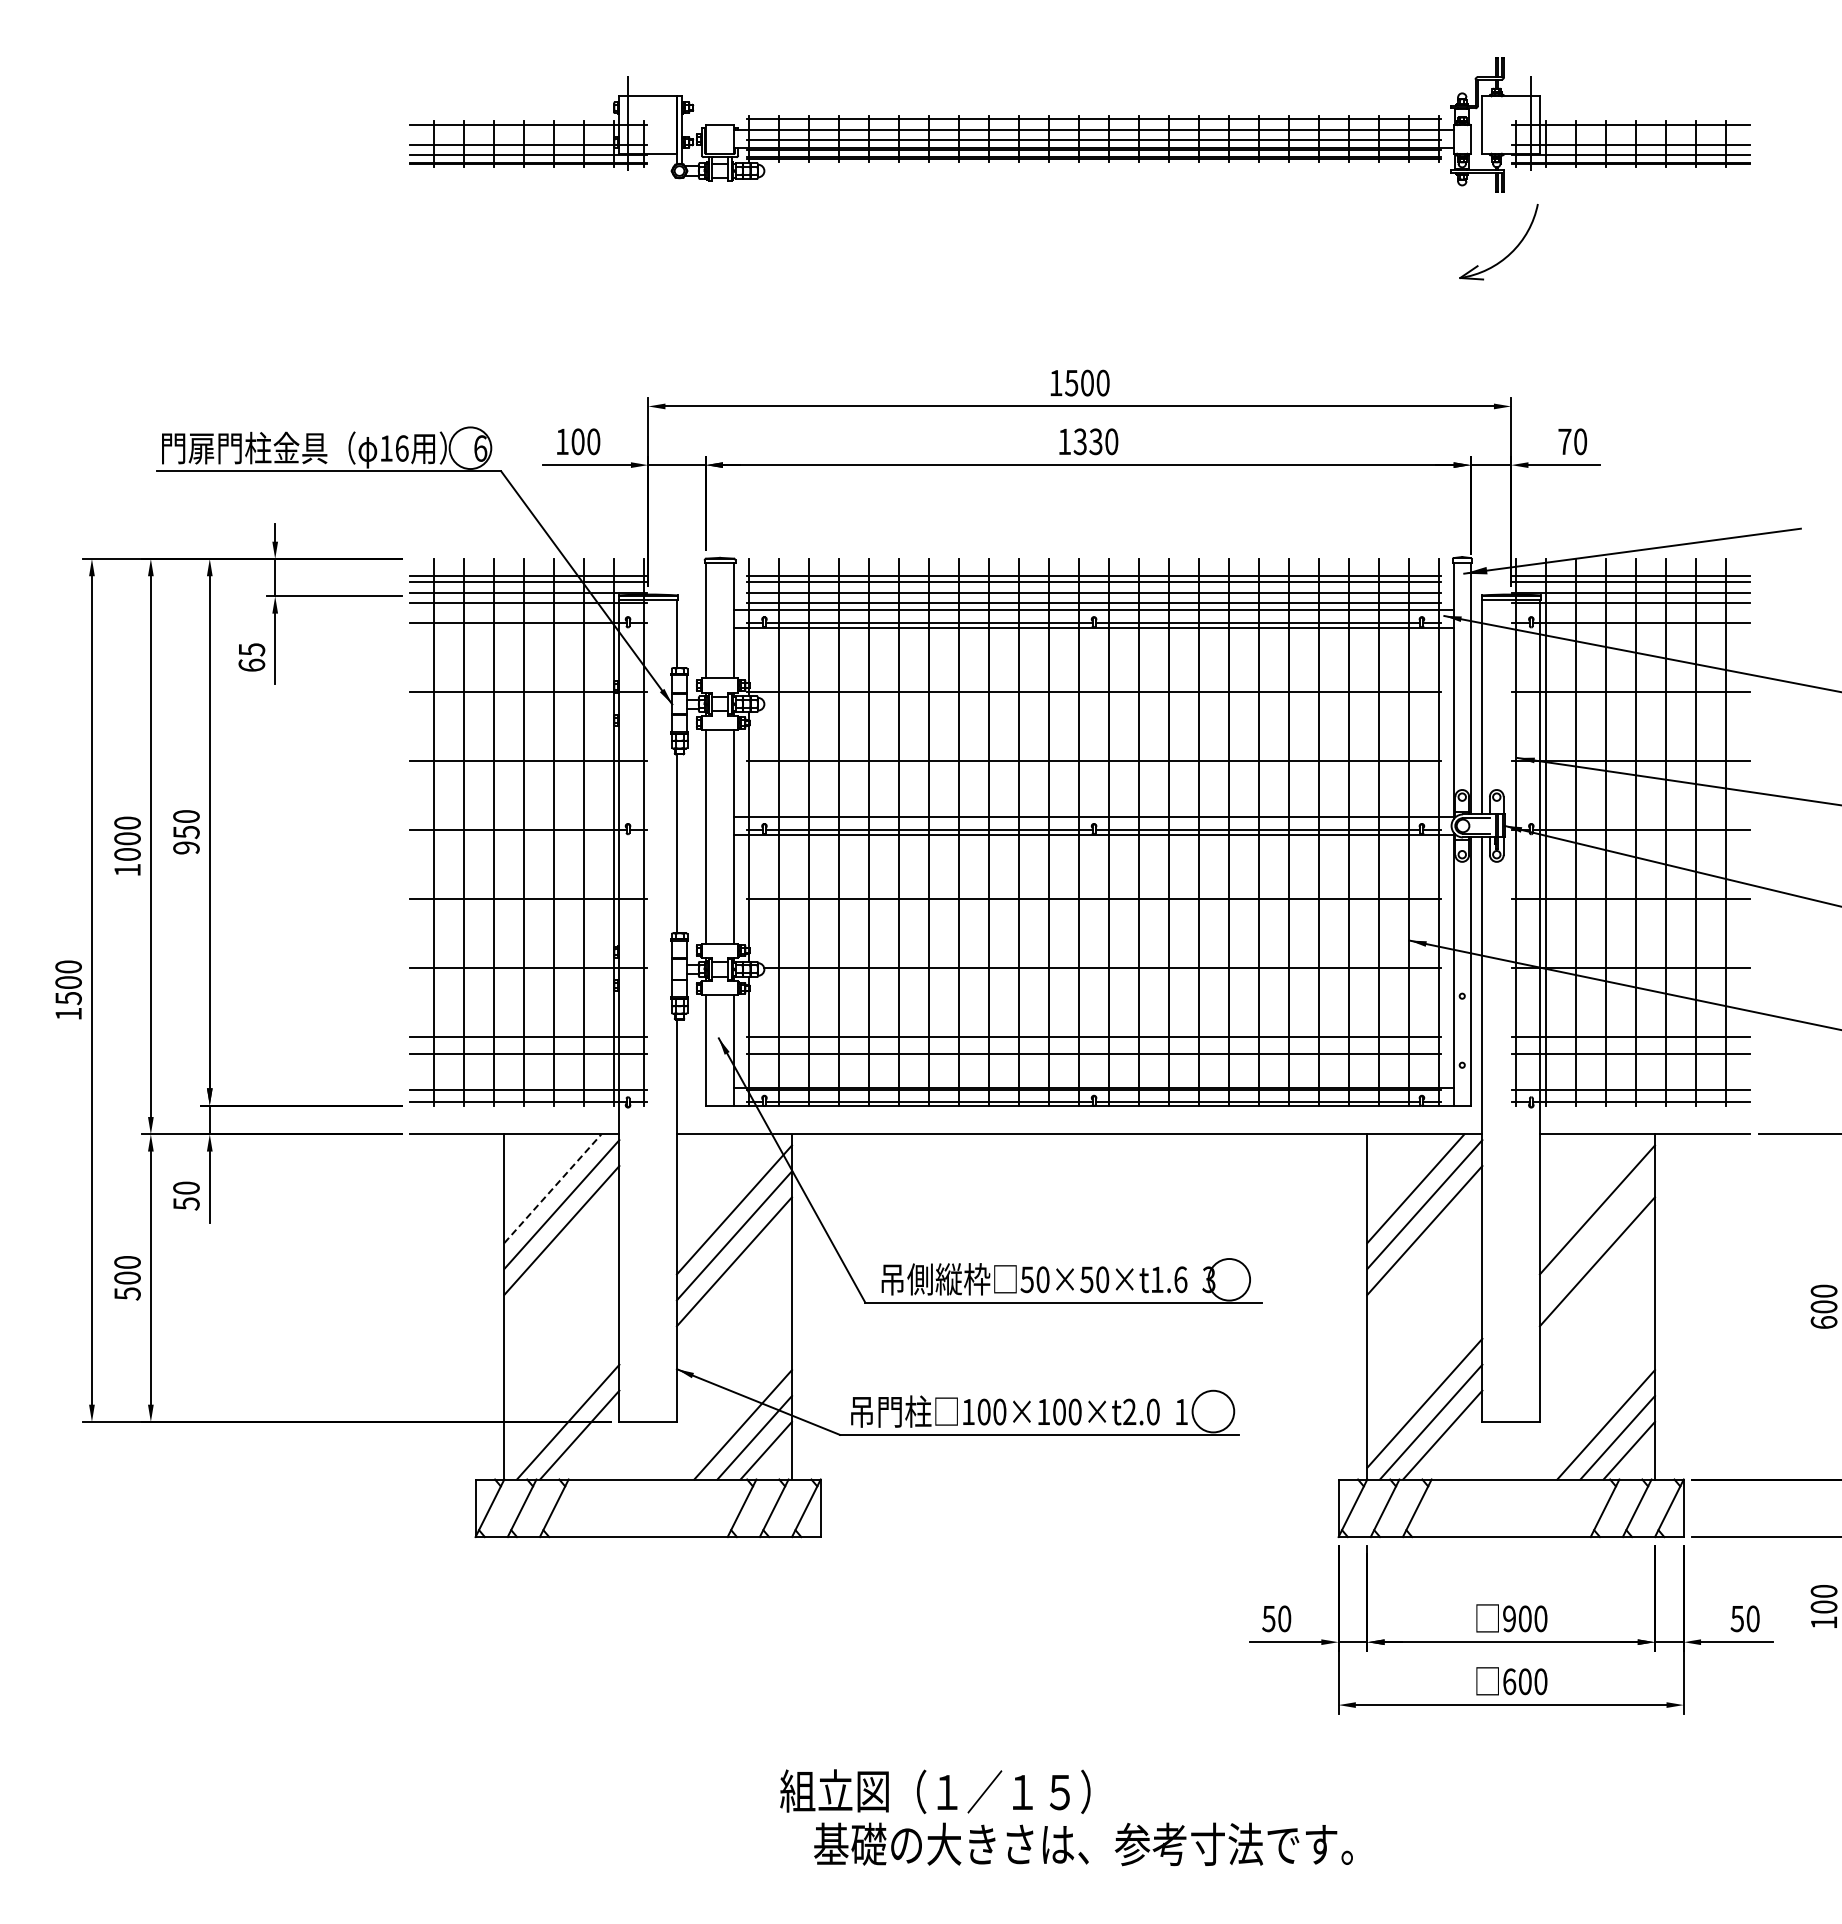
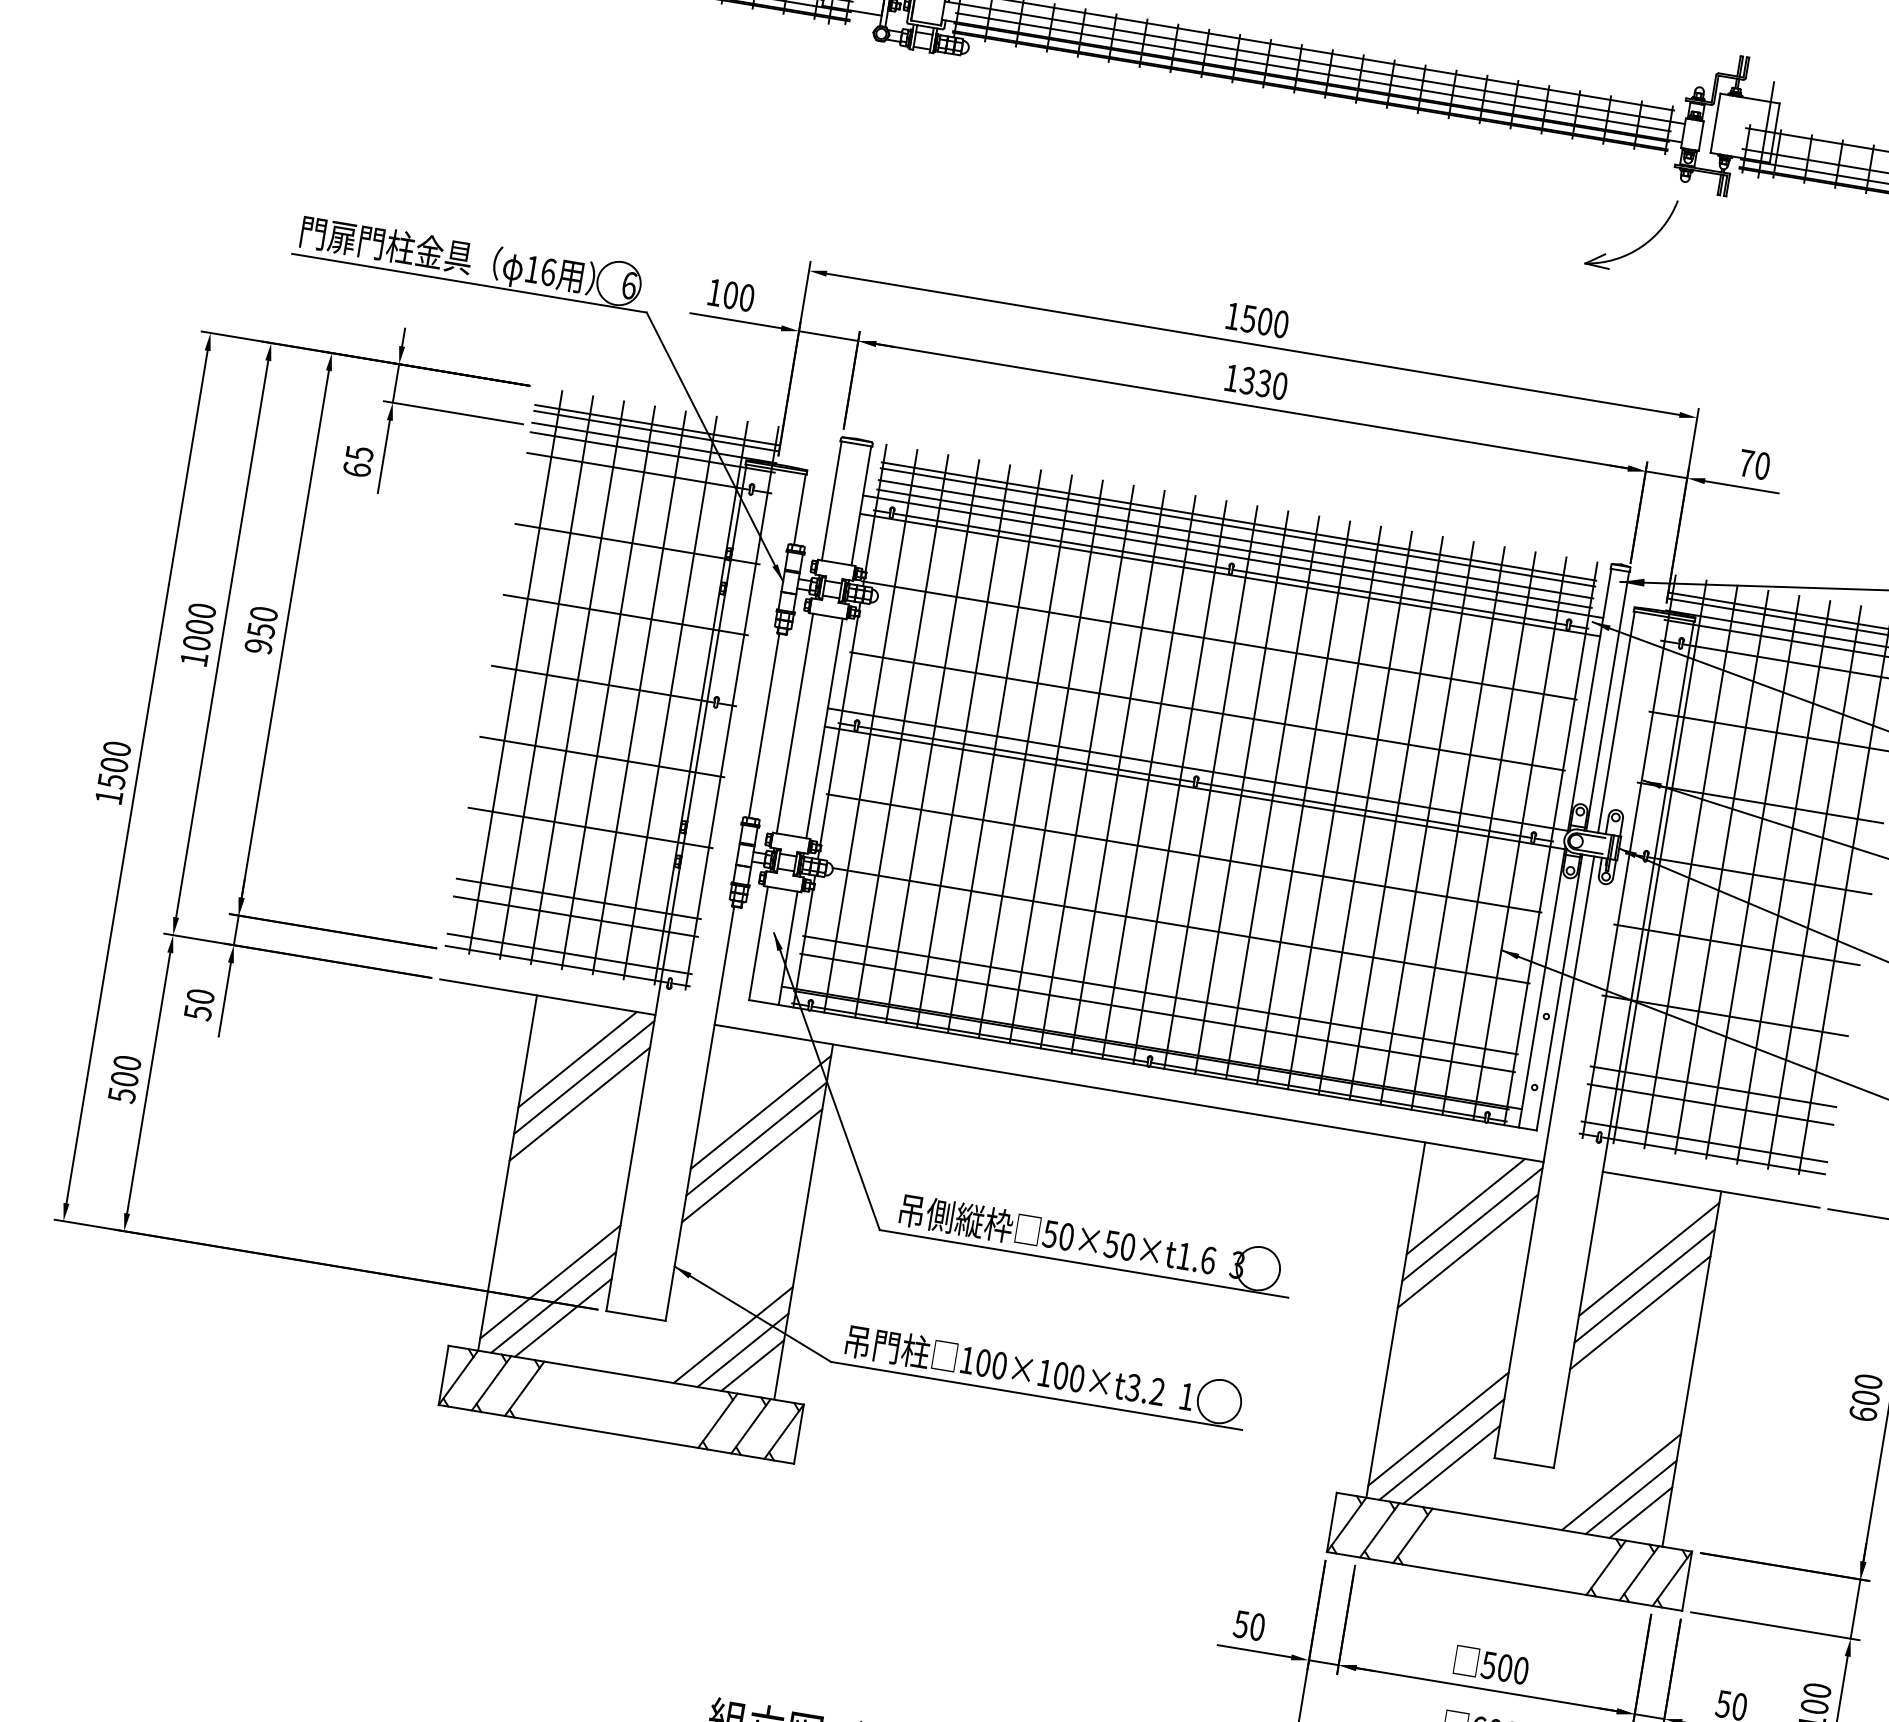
part: (1509, 253) -> (1640, 246), moved
line: (552, 1188) -> (577, 1059), dashed -> solid
line: (1597, 1235) -> (1644, 1285), added
line: (561, 1402) -> (550, 1281), added
text: (1141, 1411) -> (1145, 1389), 100×100×t2.0 -> 100×100×t3.2
text: (1508, 1618) -> (1487, 1664), 900 -> 500

